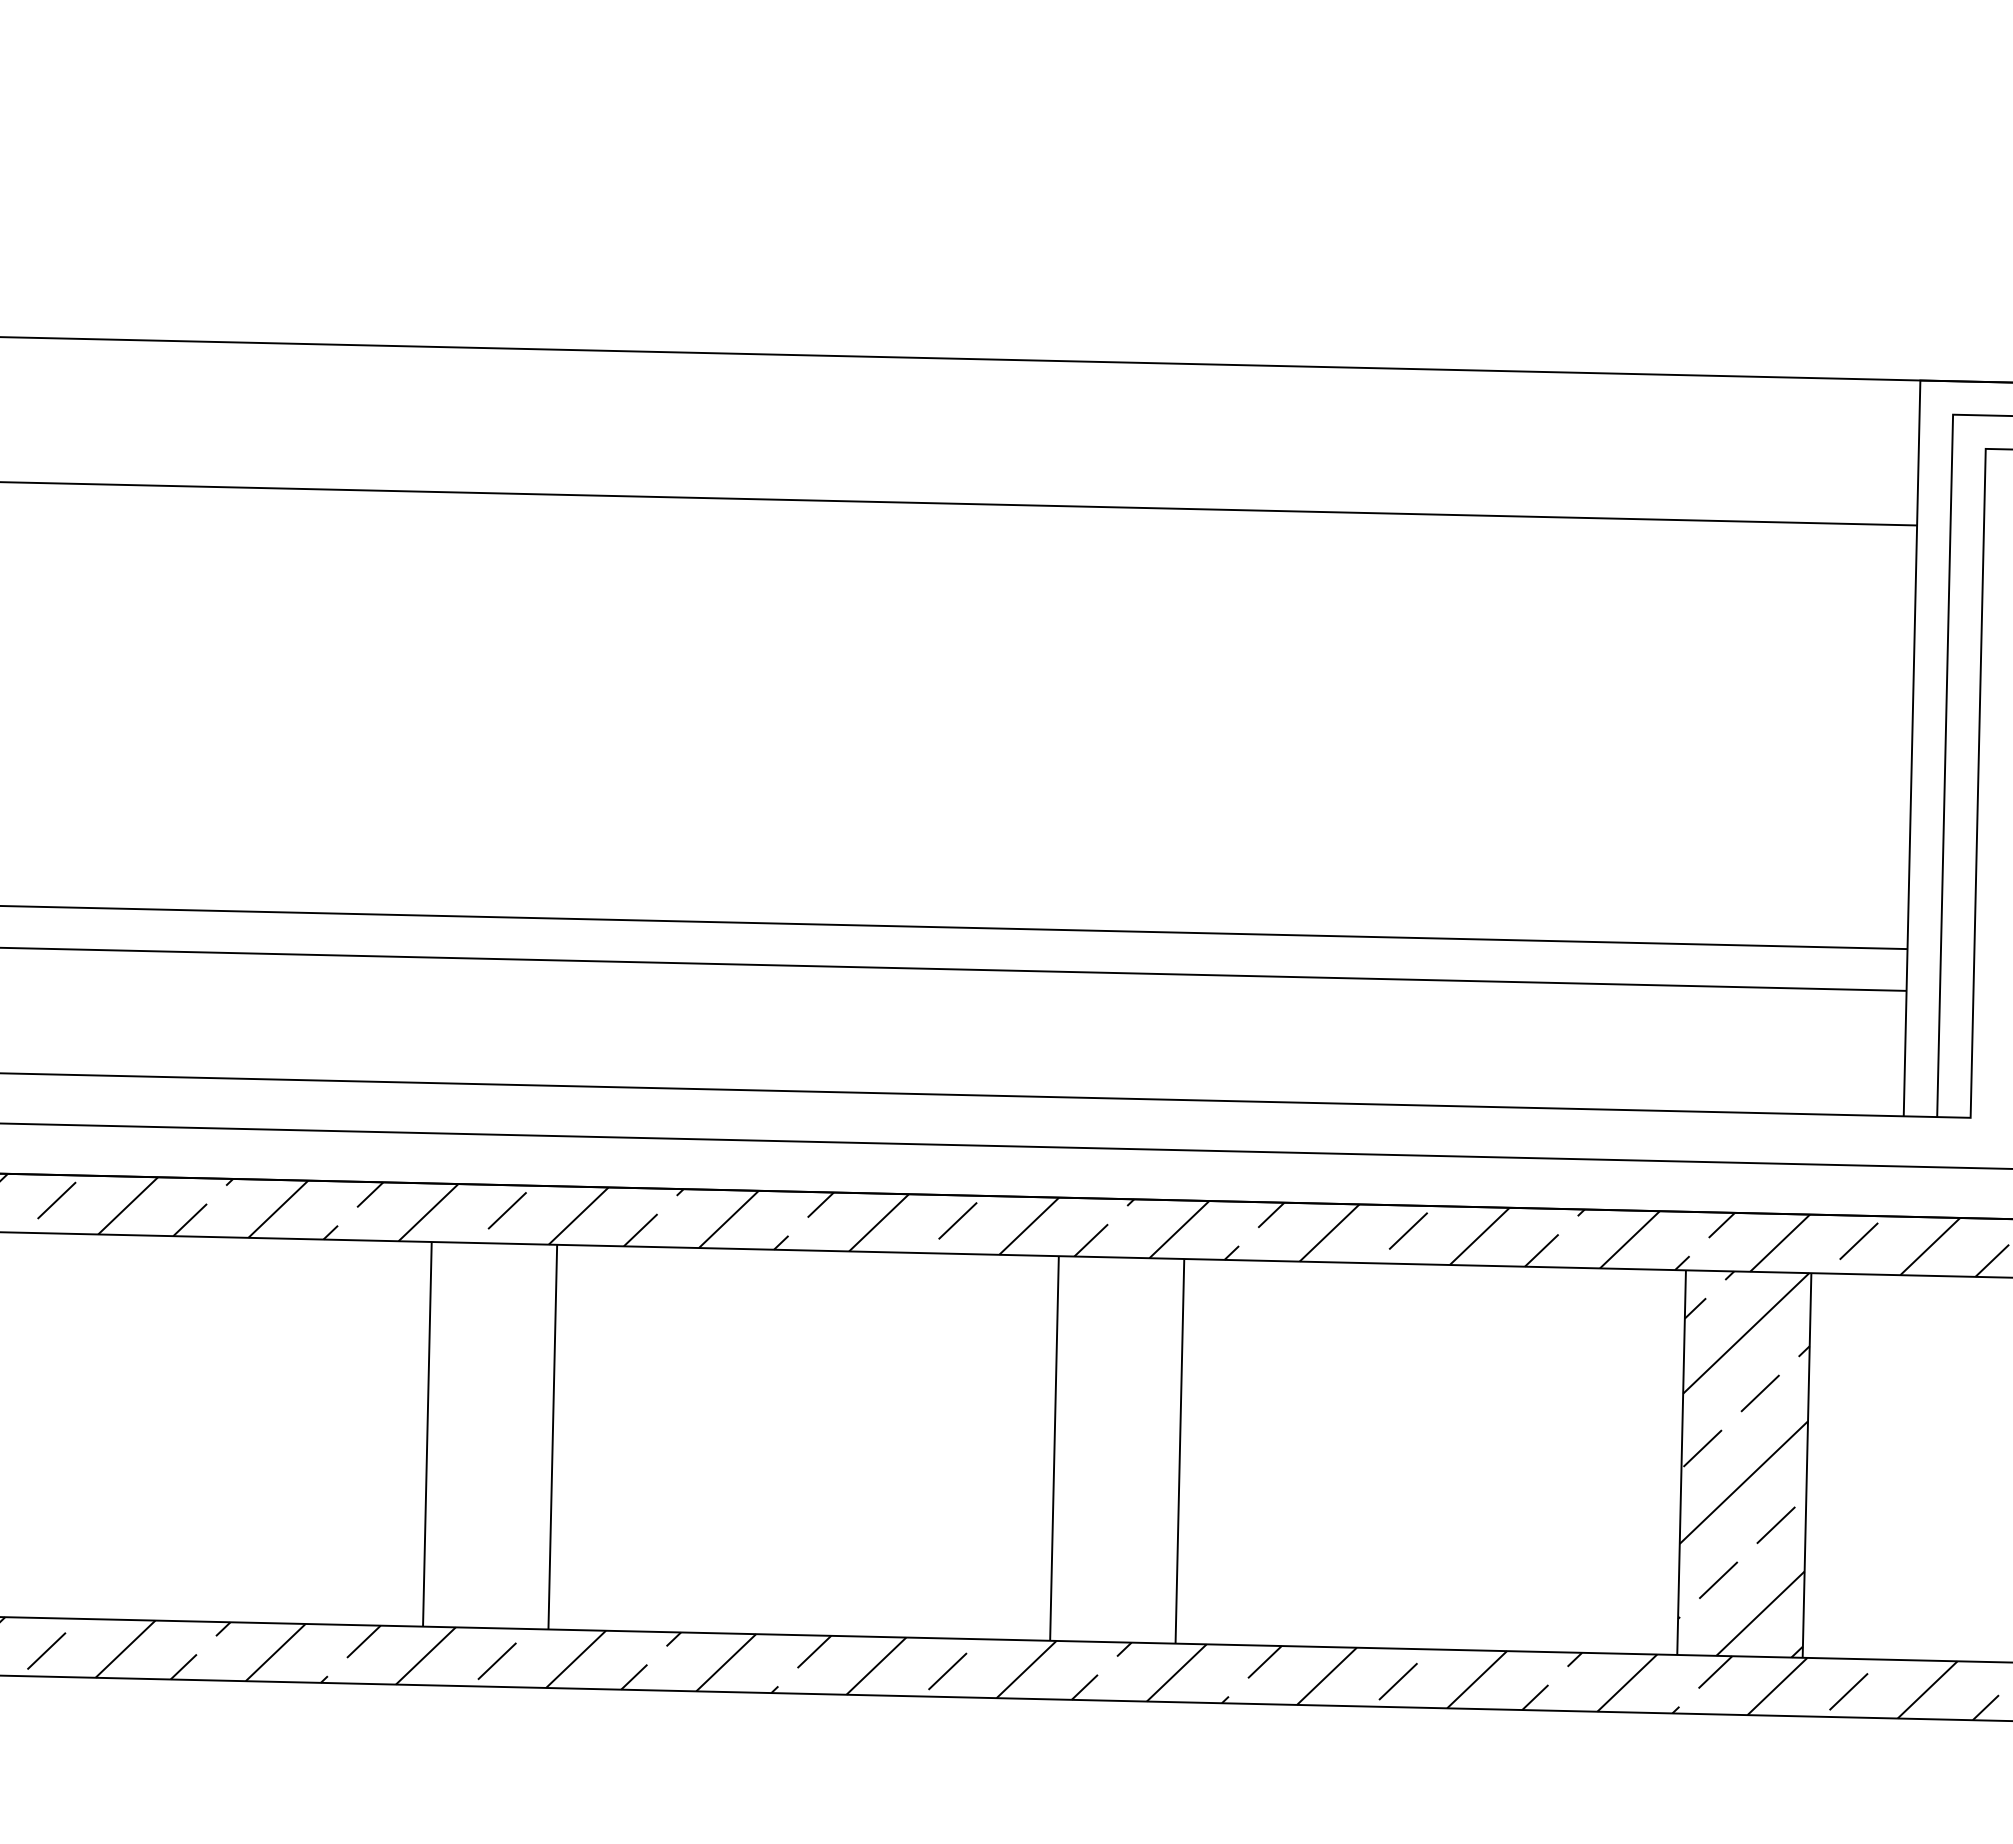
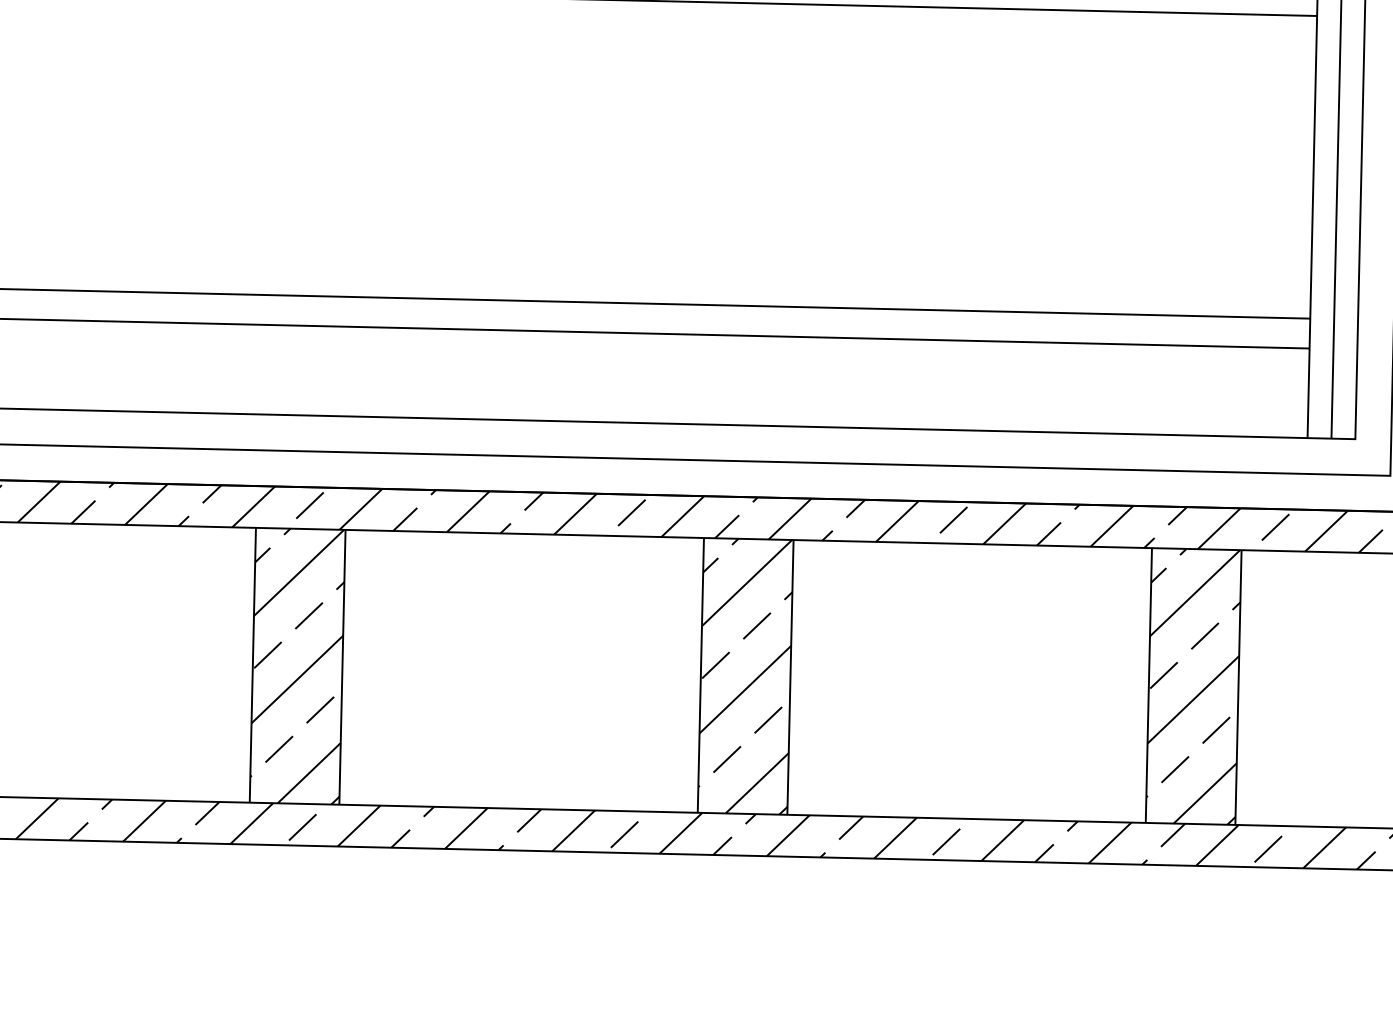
hatch: (489, 1436) -> (297, 666), added
hatch: (1116, 1450) -> (745, 676), added

